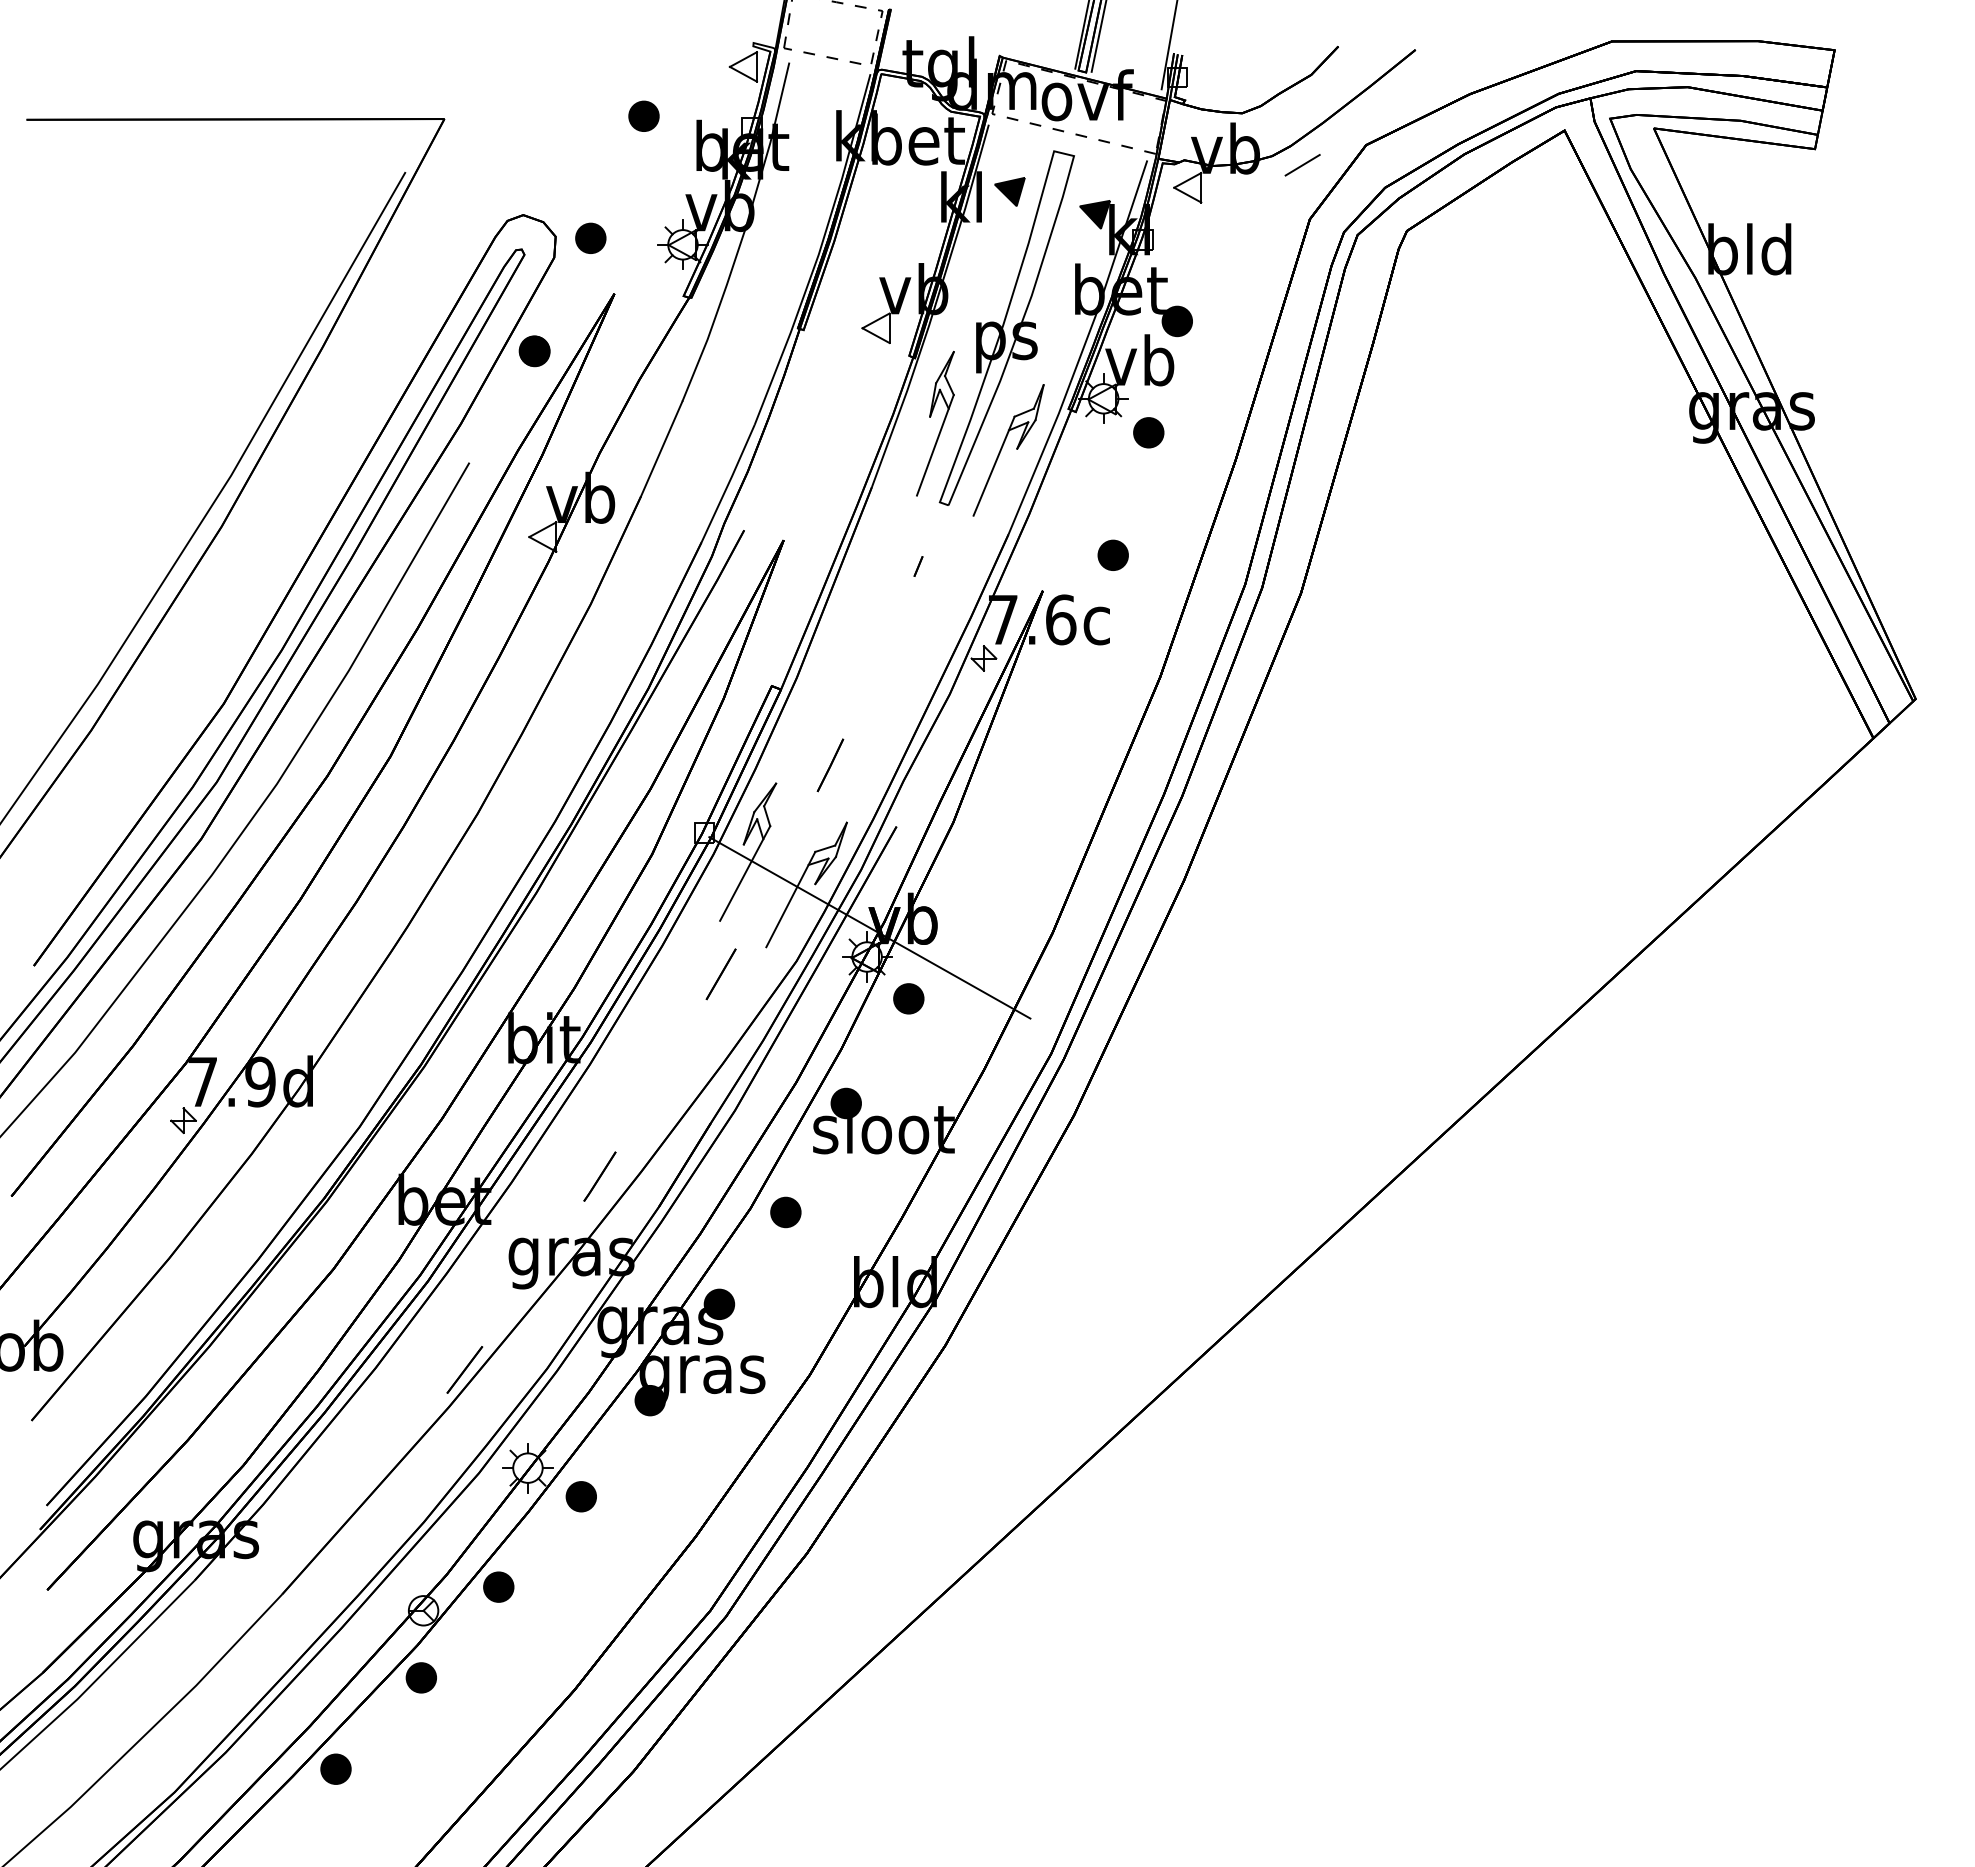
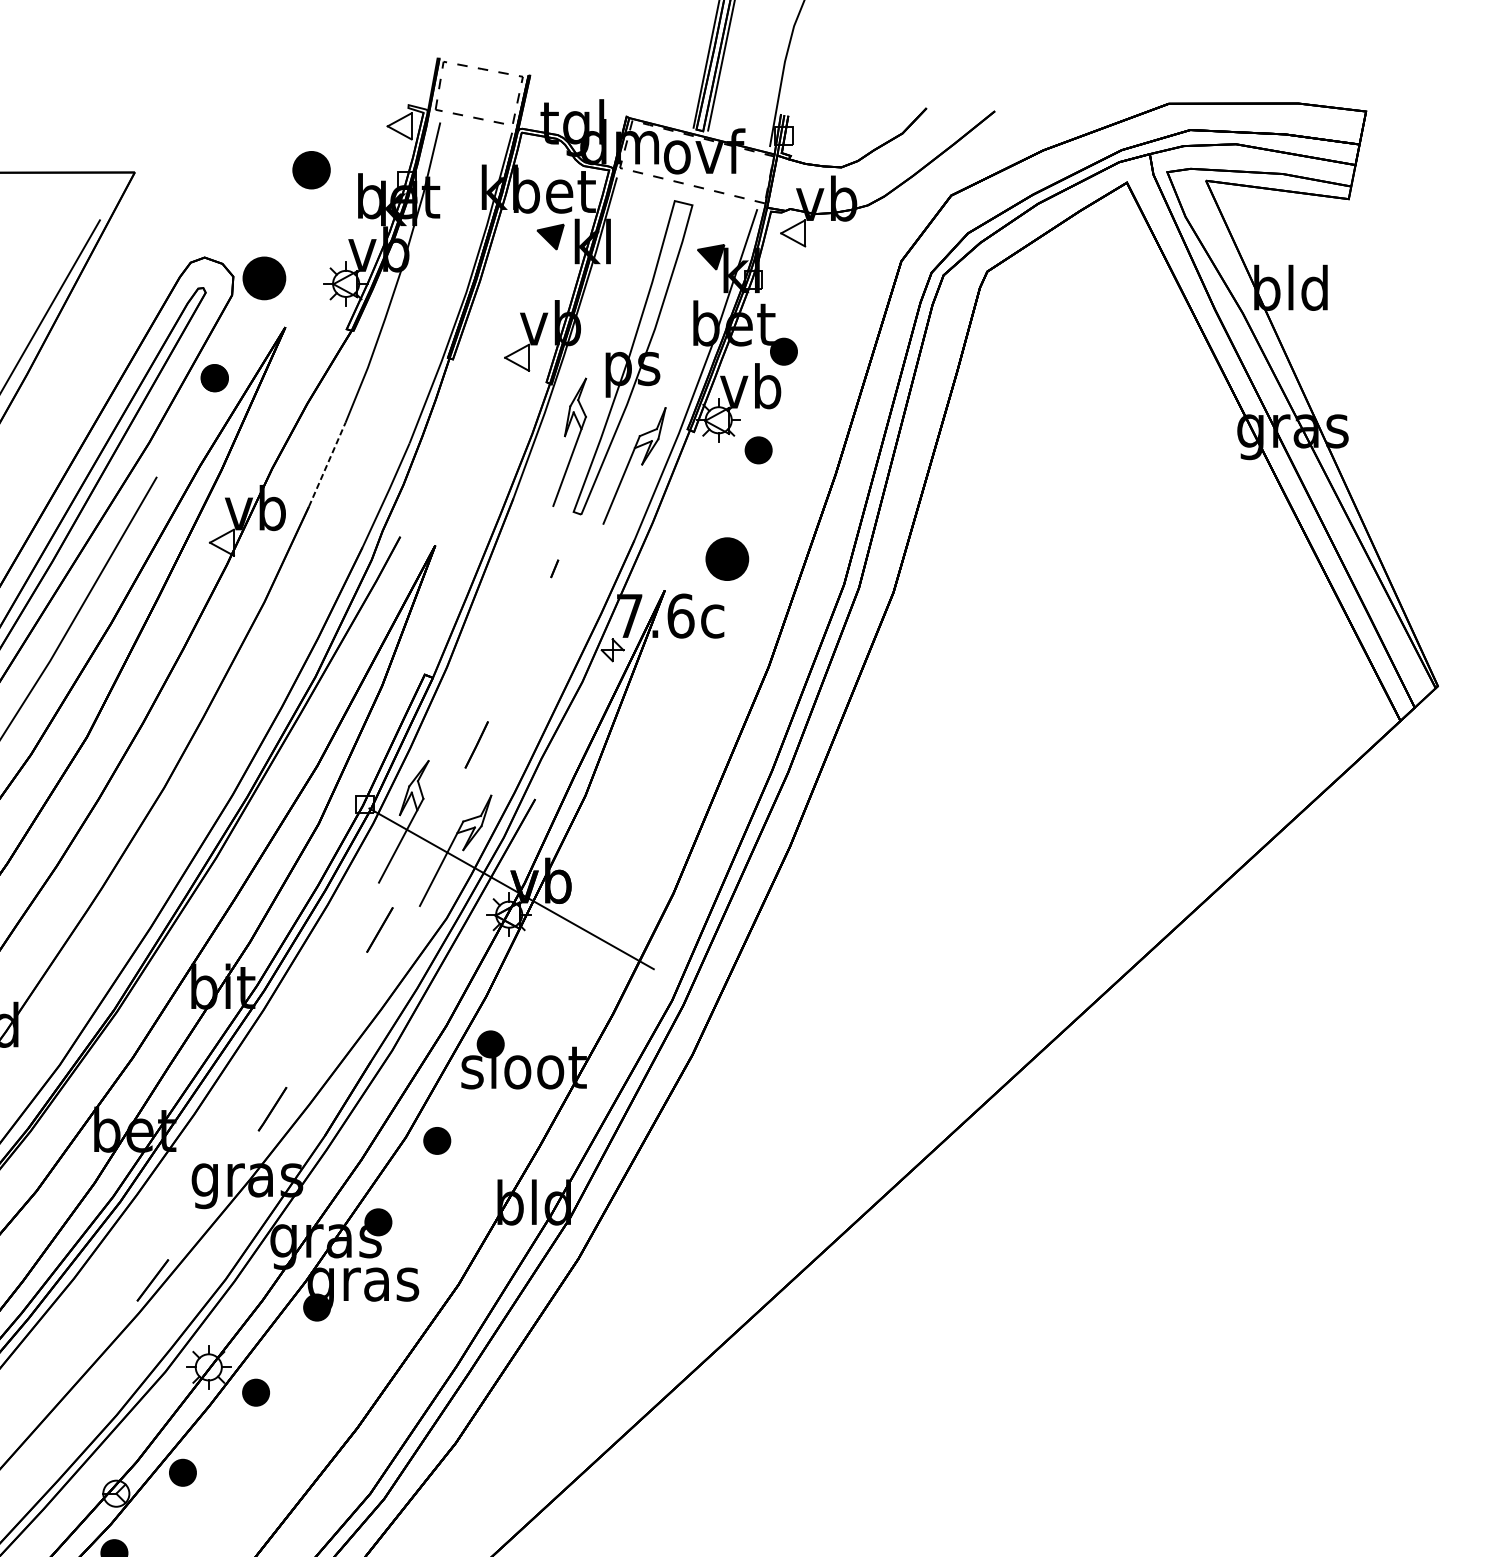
part: (643, 115) -> (311, 169), size x1.4
line: (1302, 164) -> (894, 212), removed
part: (1009, 191) -> (550, 236), moved
part: (590, 237) -> (264, 277), size x1.6
line: (661, 448) -> (327, 464), solid -> dashed
part: (1112, 554) -> (726, 558), size x1.6
part: (908, 998) -> (545, 951), removed

